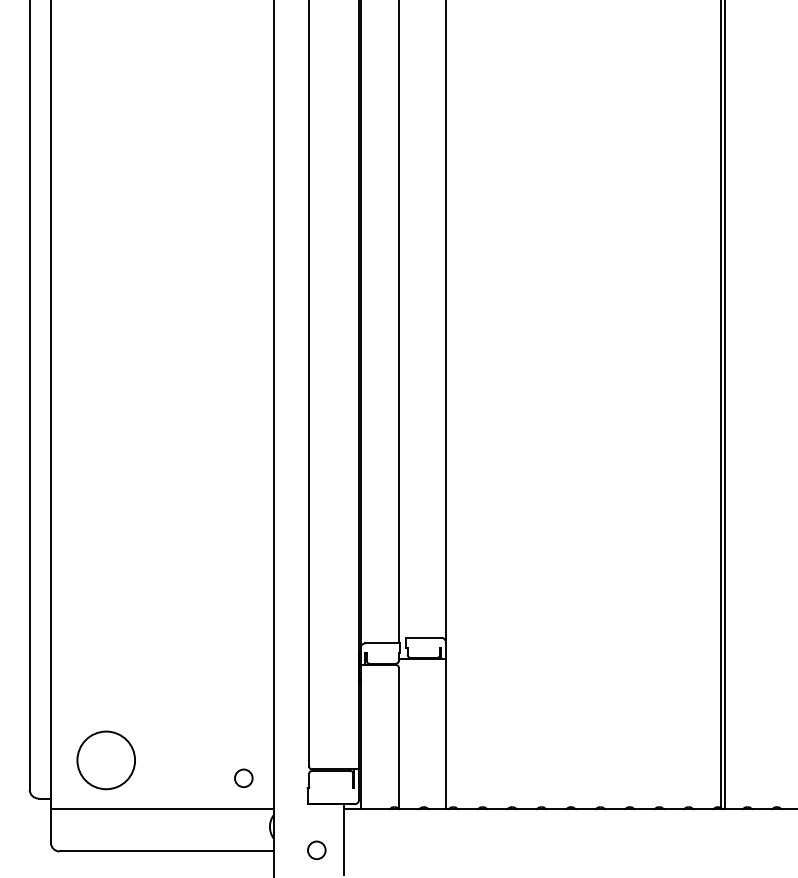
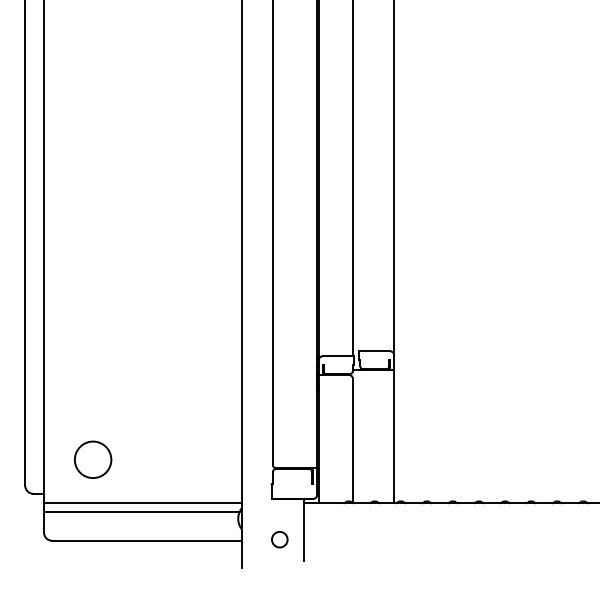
circle: (105, 759) -> (92, 459), size x0.71
circle: (243, 778) -> (214, 475), removed
line: (161, 819) -> (142, 512), added

